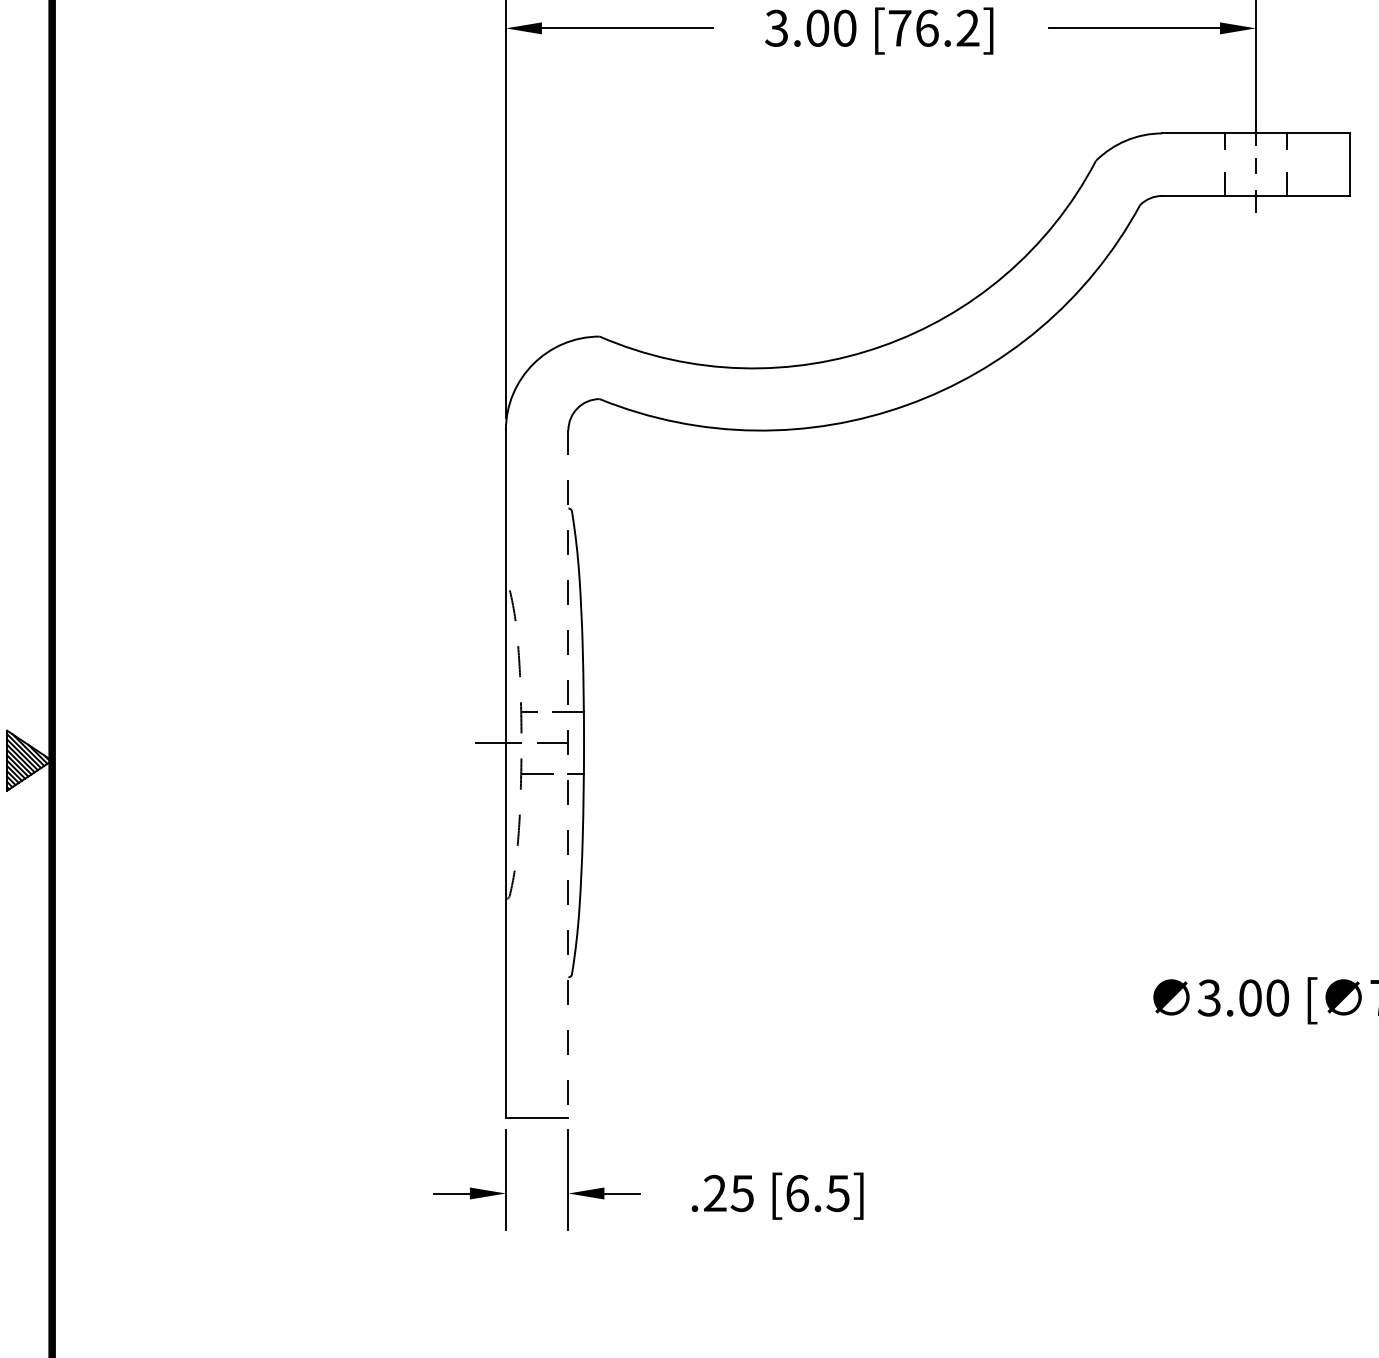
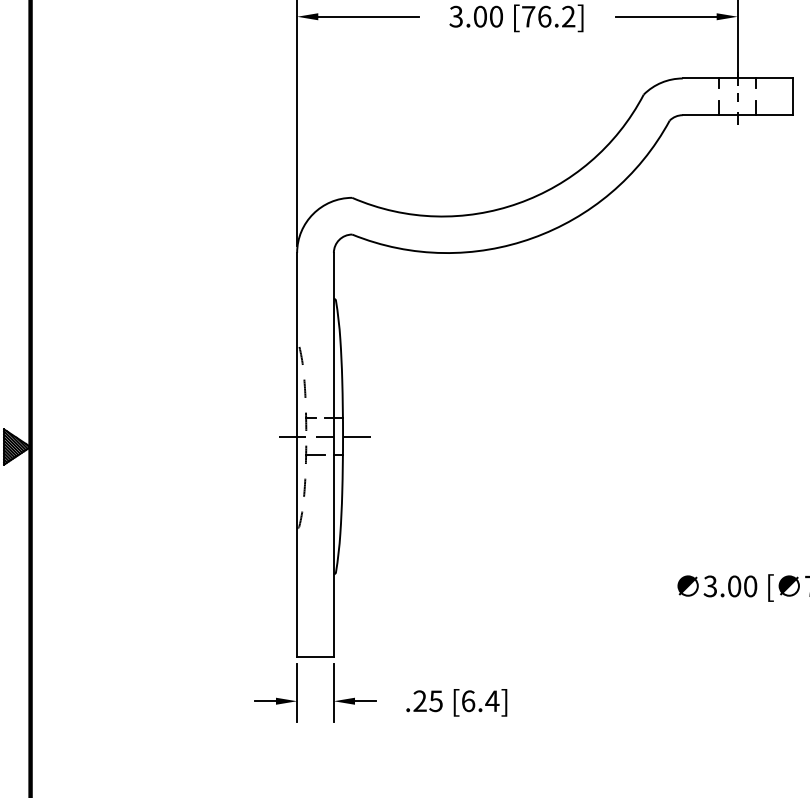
line: (606, 742) -> (356, 436), added
line: (567, 773) -> (333, 454), dashed -> solid
text: (838, 1193) -> (492, 701), [6.5] -> [6.4]

